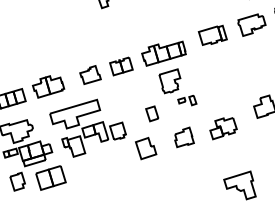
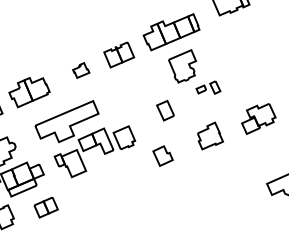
part: (90, 74) -> (81, 69), size x0.6
part: (146, 148) -> (163, 155), size x0.7
part: (50, 177) -> (45, 206), size x0.6

